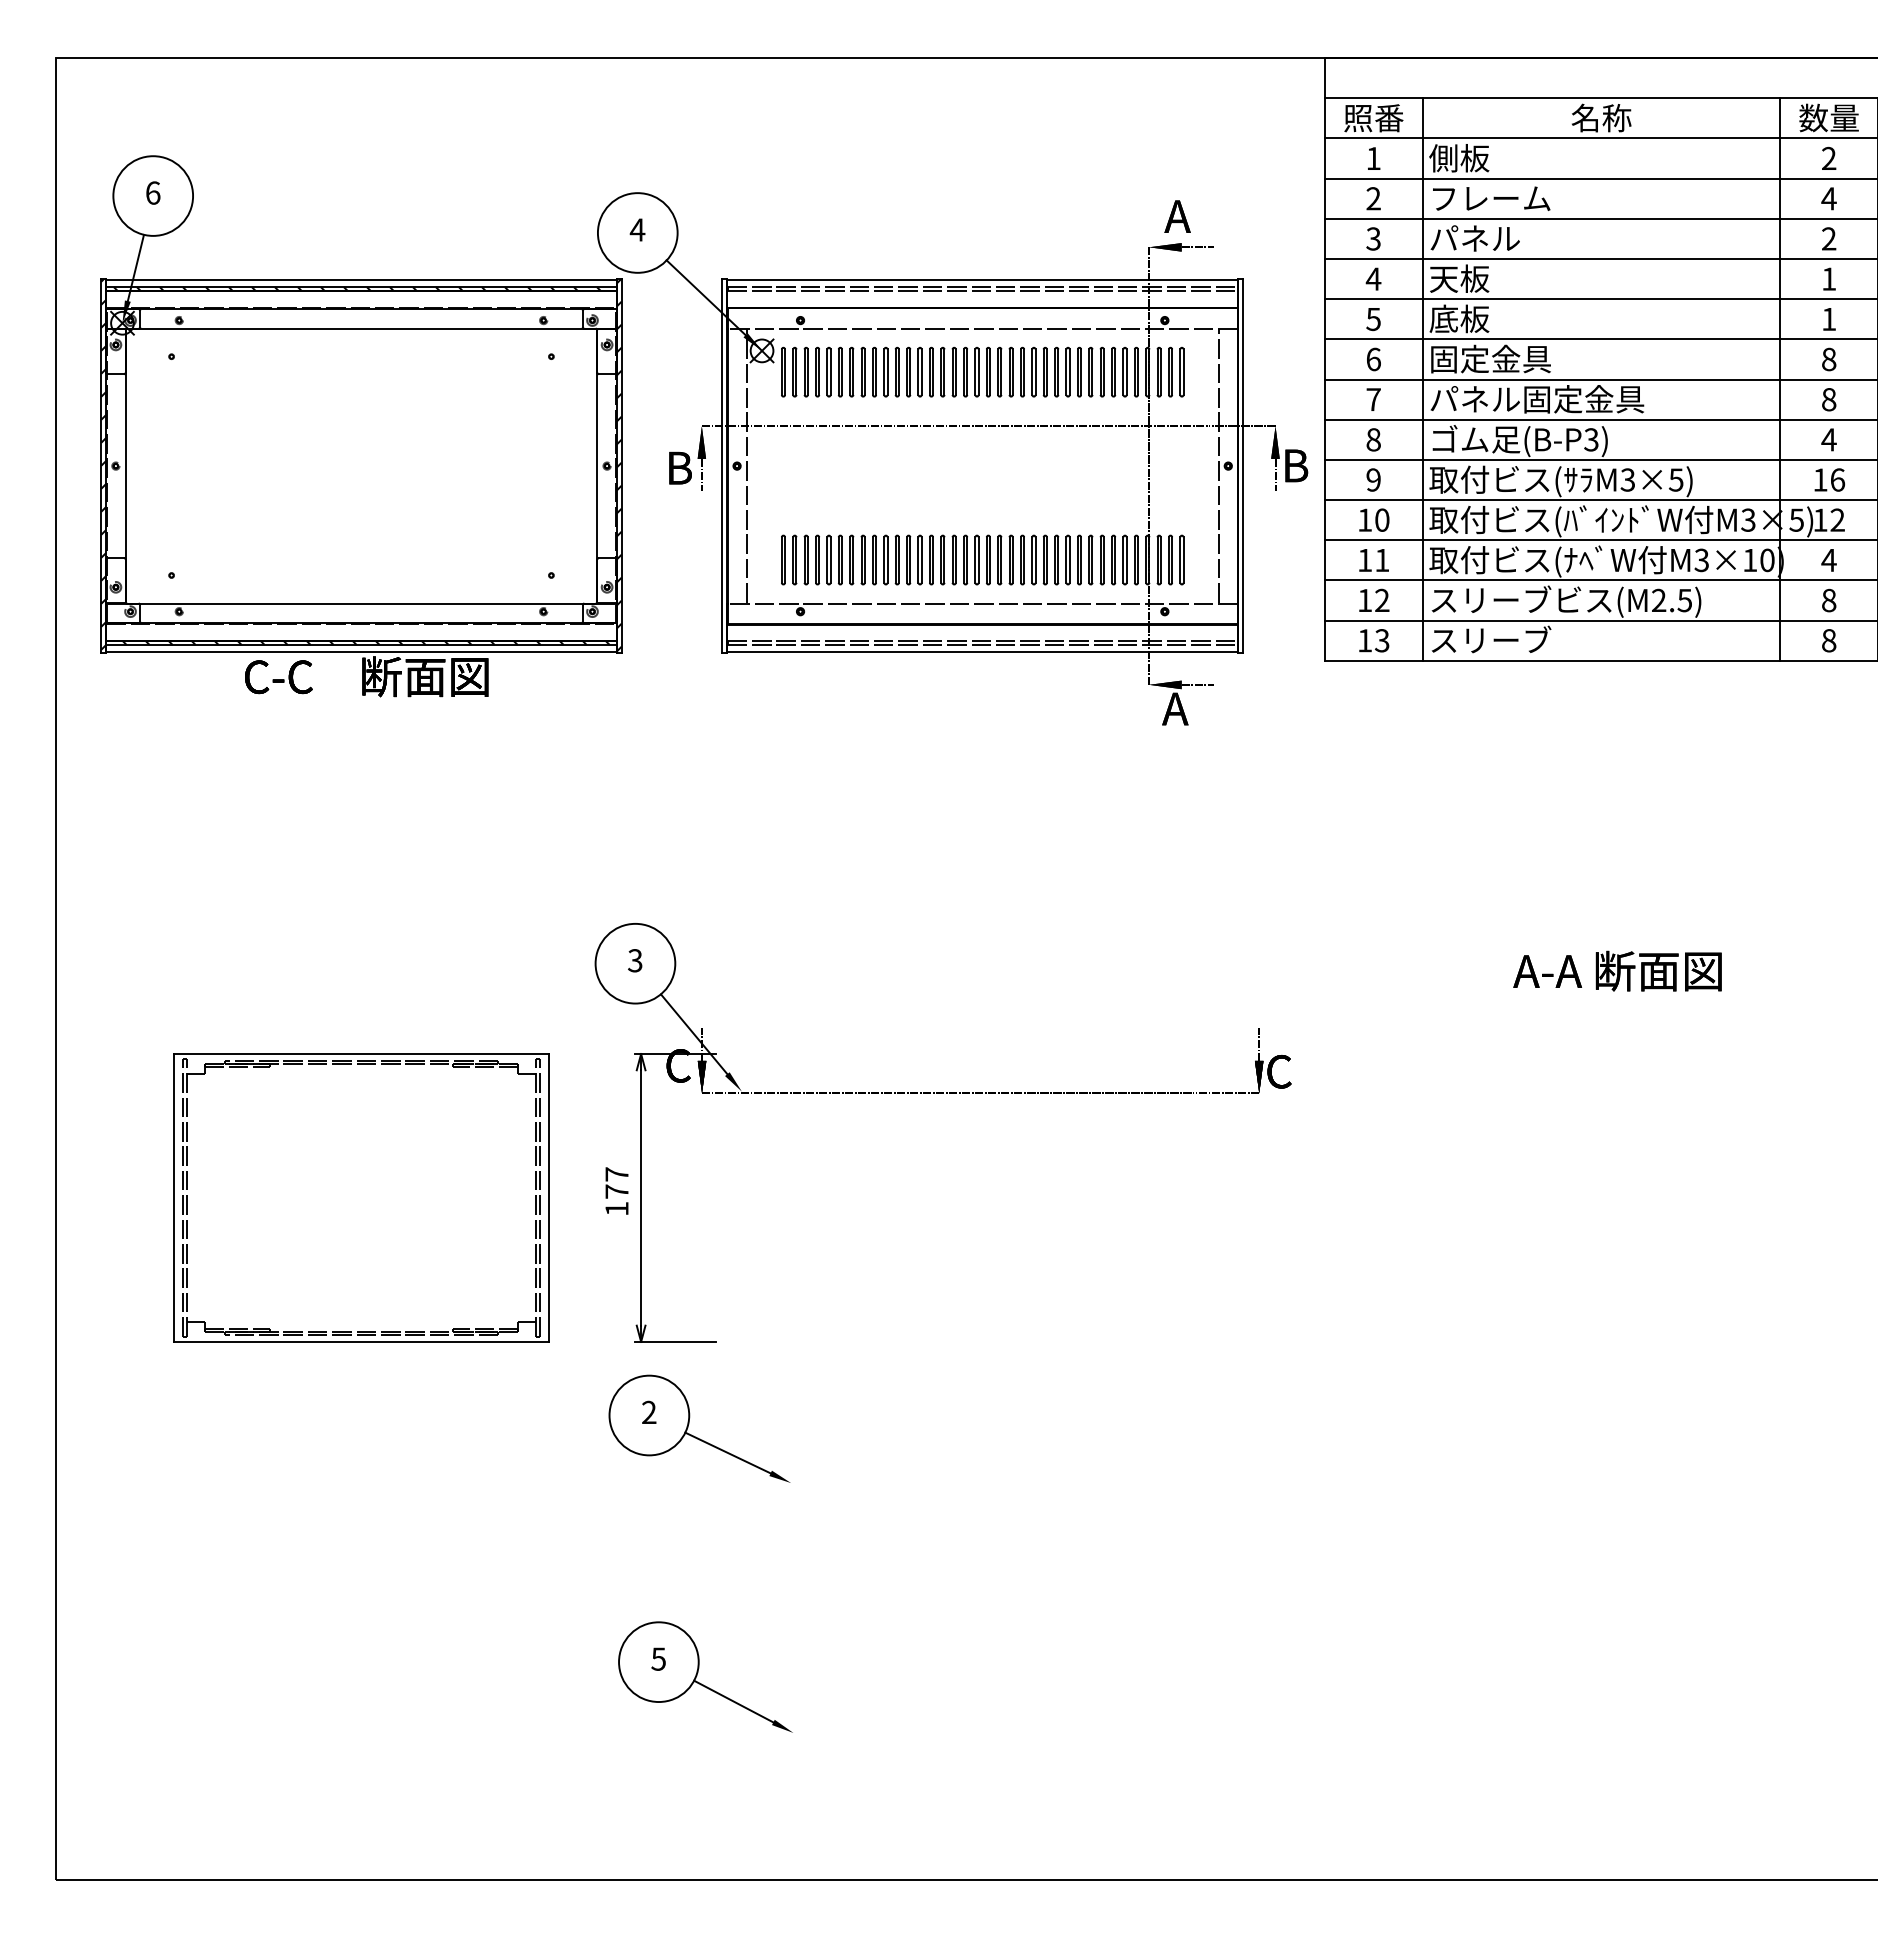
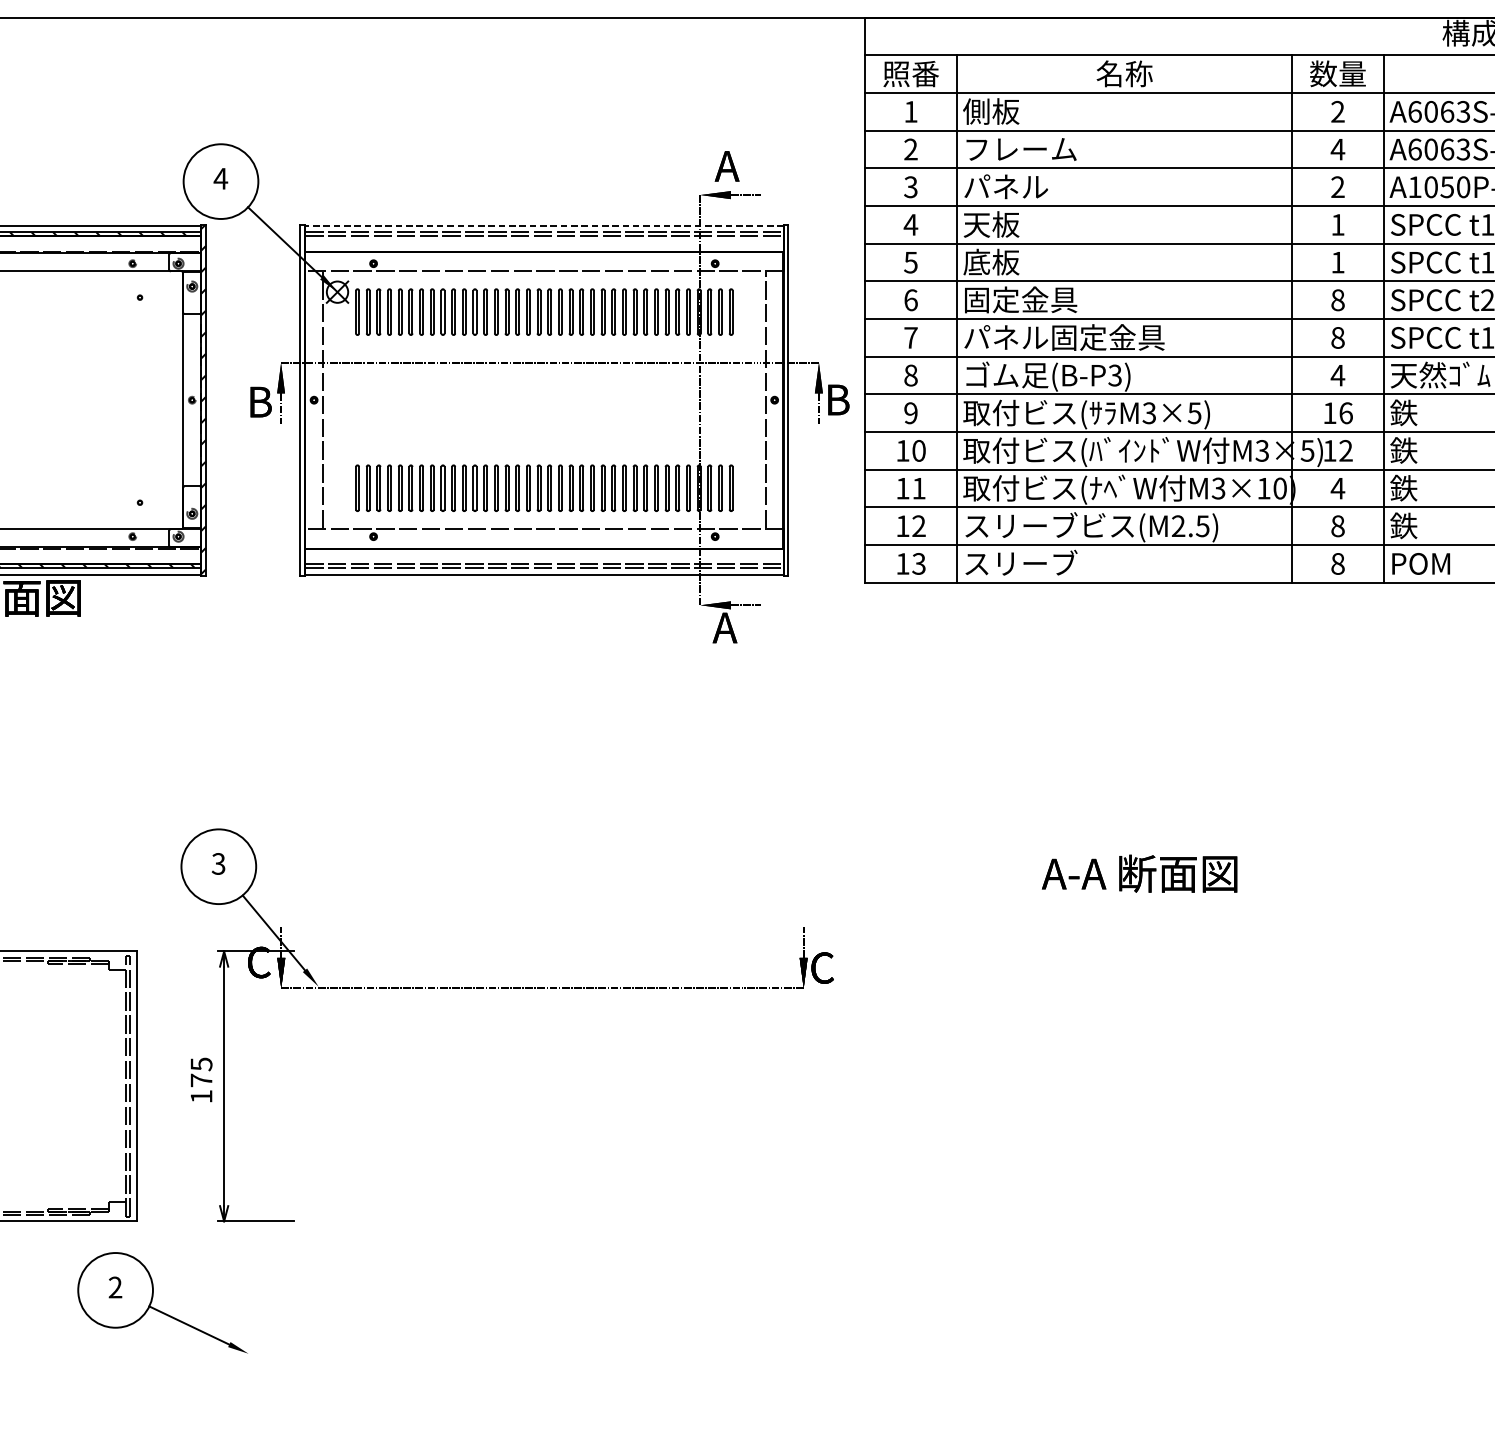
line: (982, 279) -> (544, 225), solid -> dashed
text: (616, 1174) -> (201, 1064), 177 -> 175
part: (695, 1436) -> (158, 1310), moved

